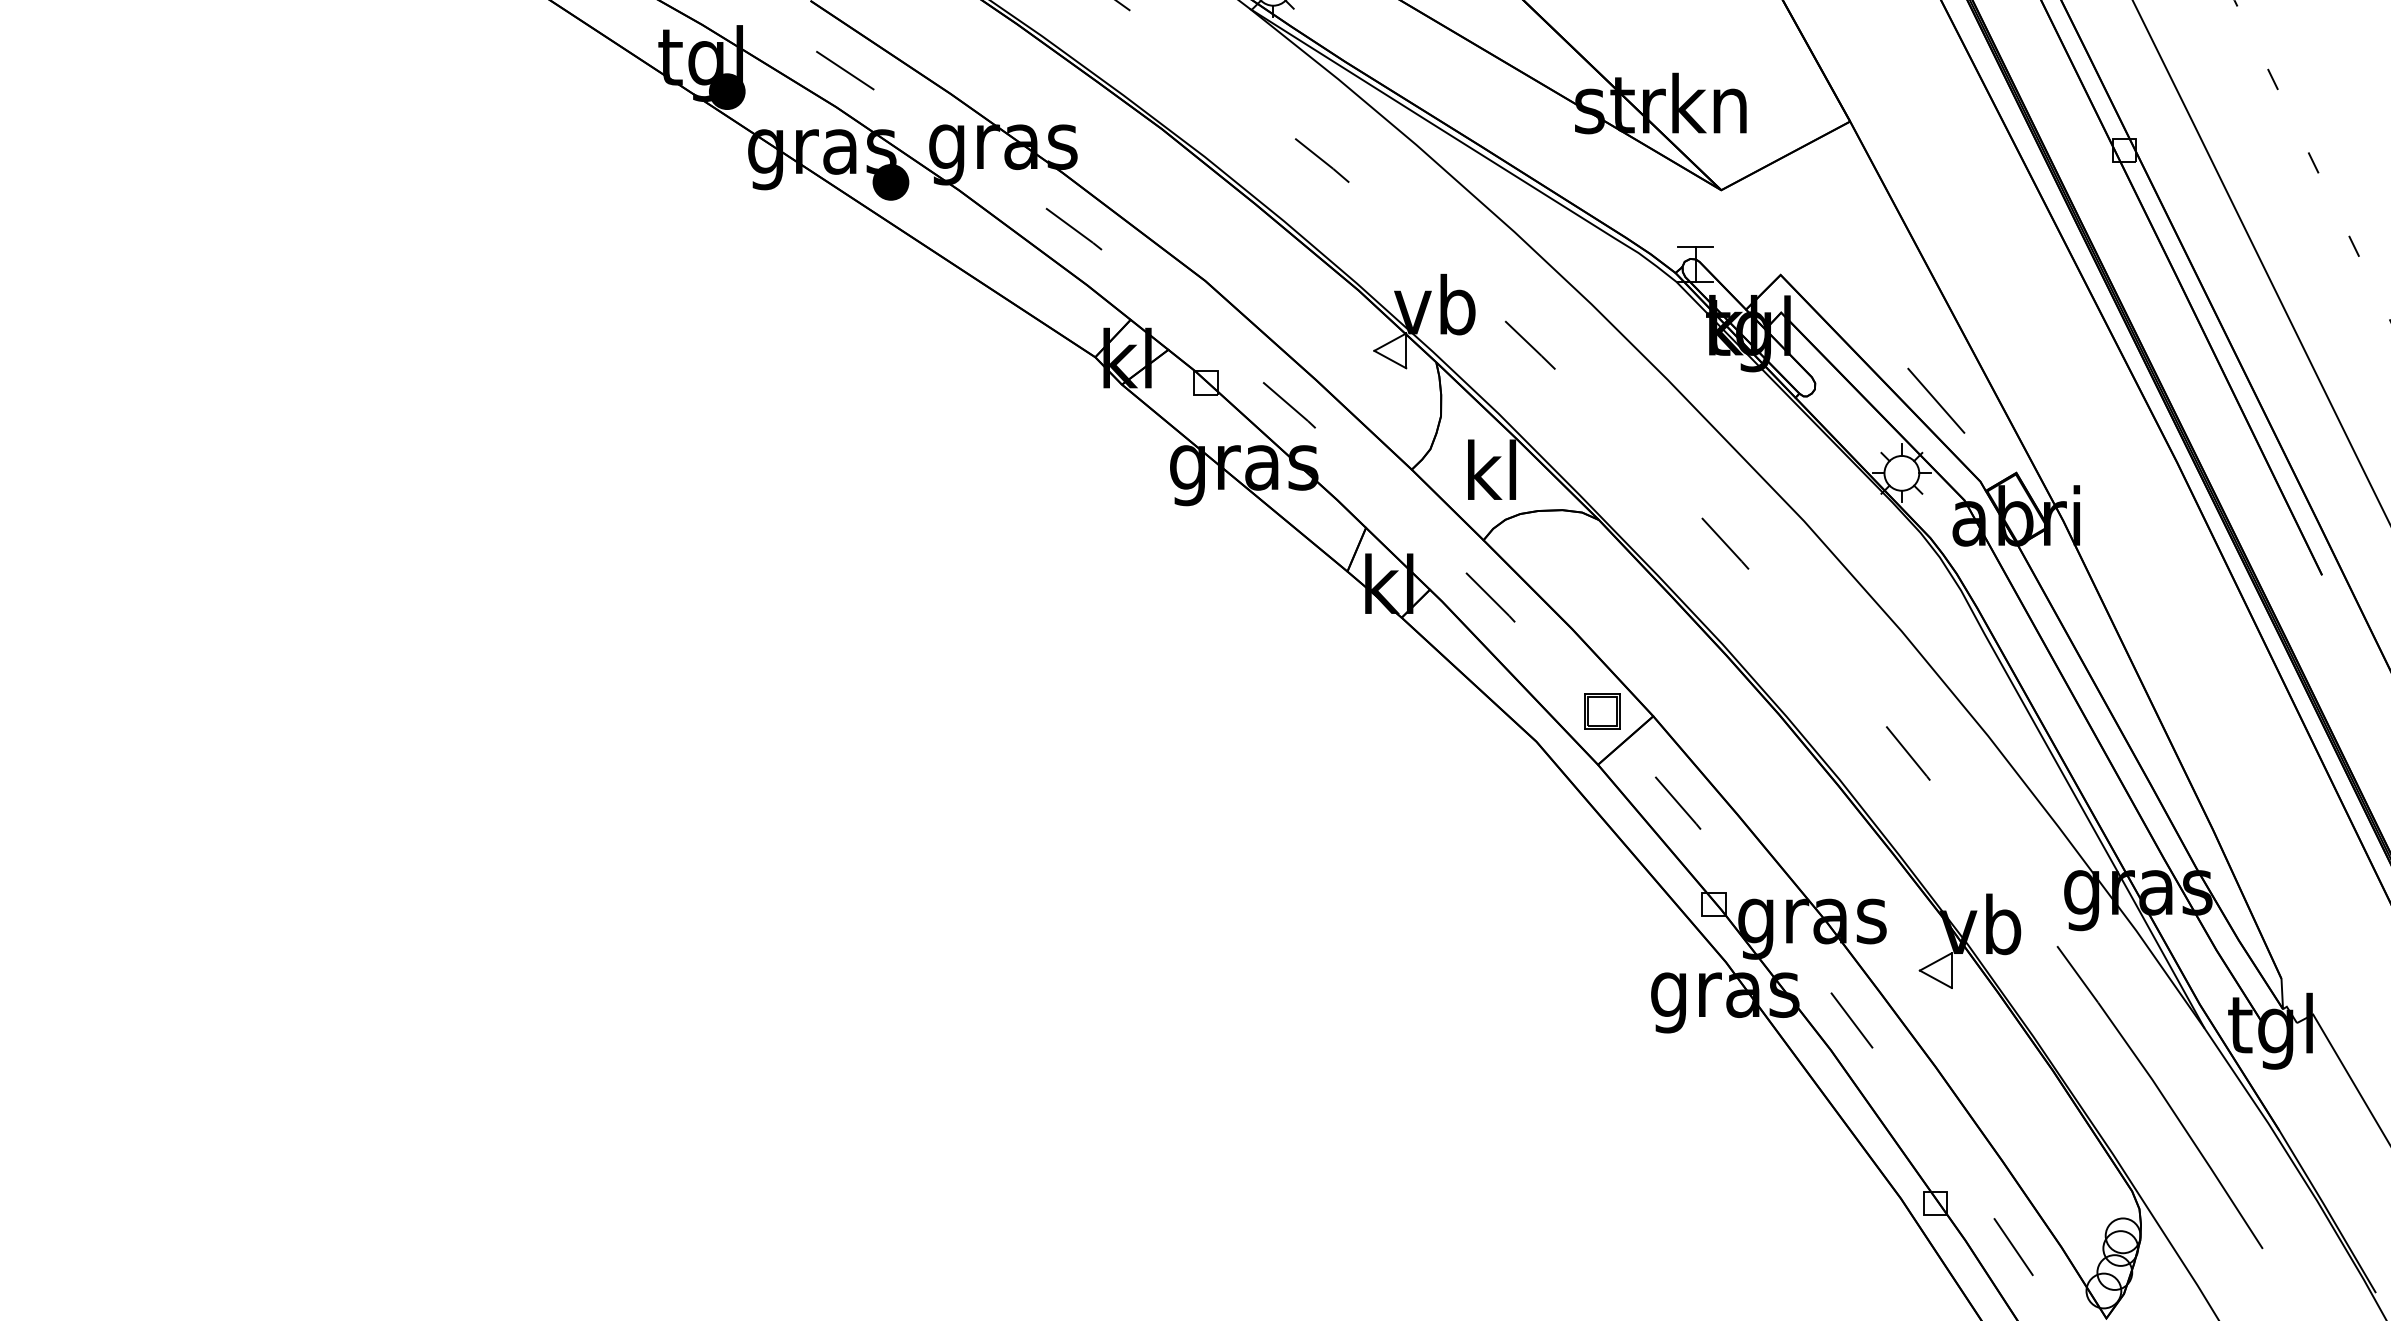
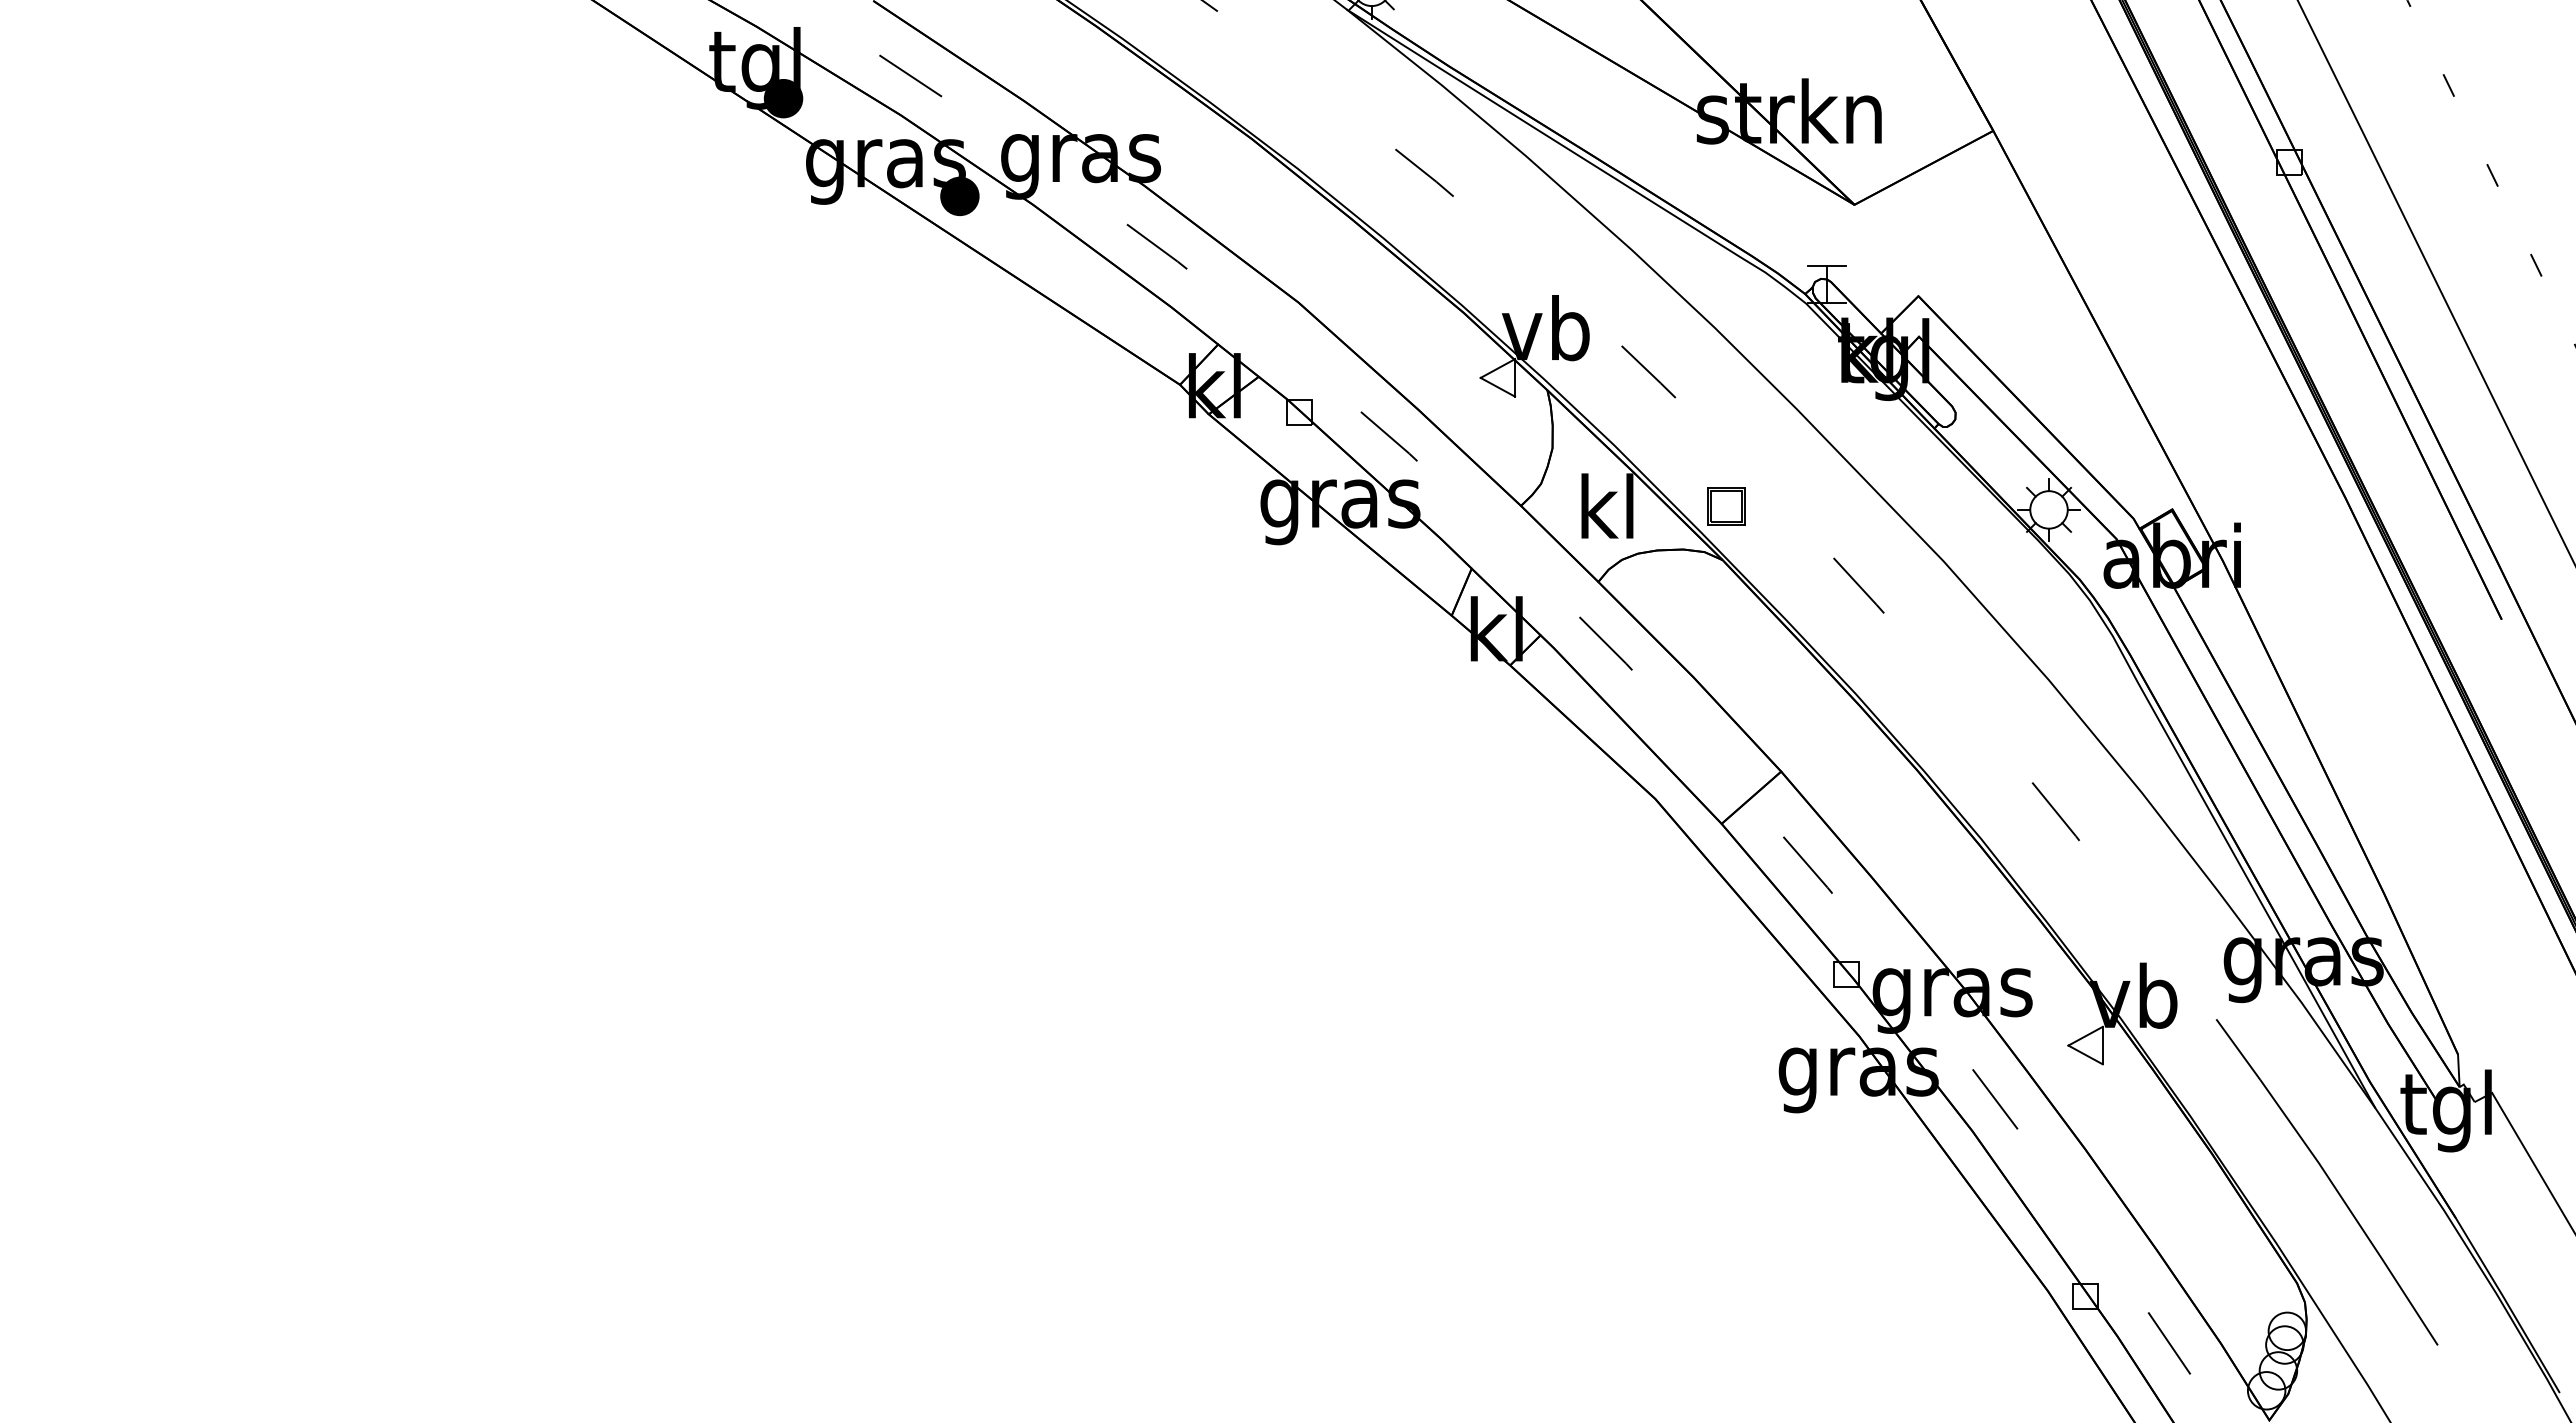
line: (1935, 400) -> (2085, 431), removed
part: (1602, 711) -> (1726, 506), moved

